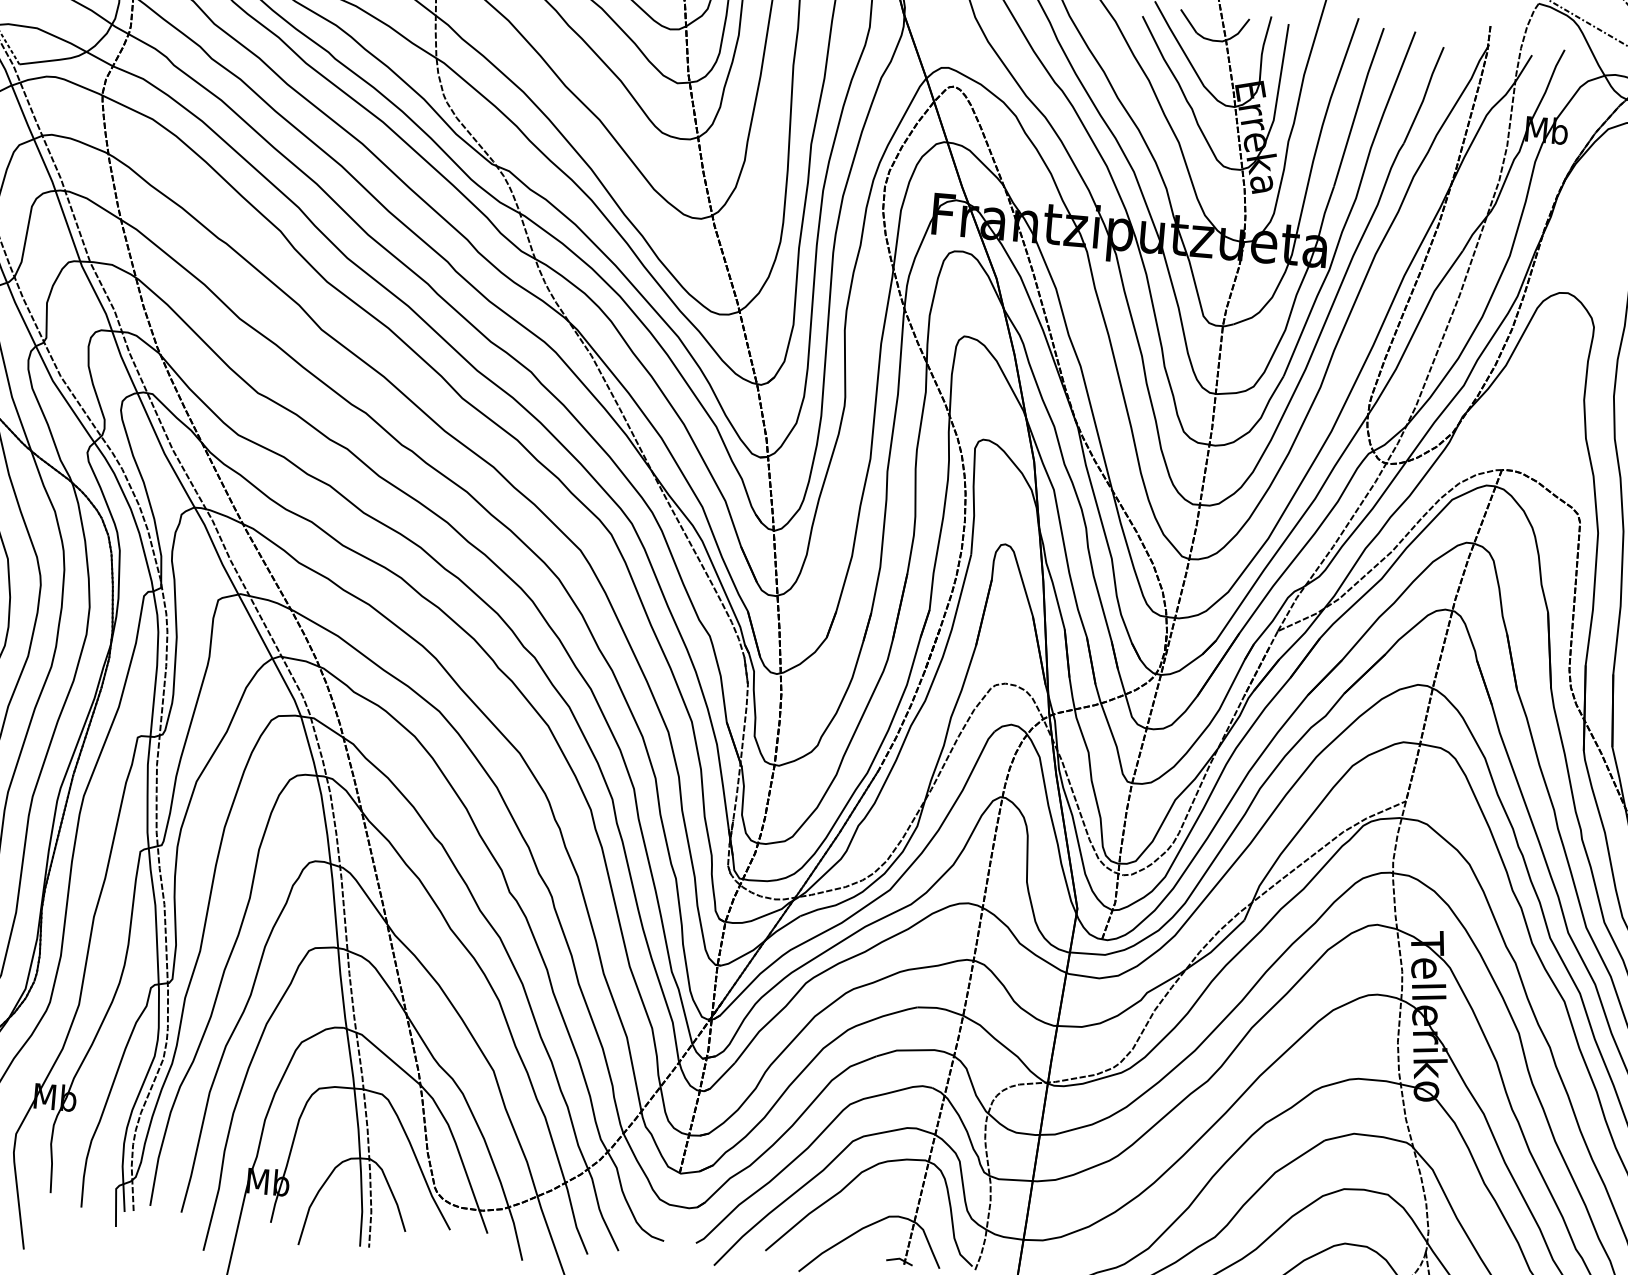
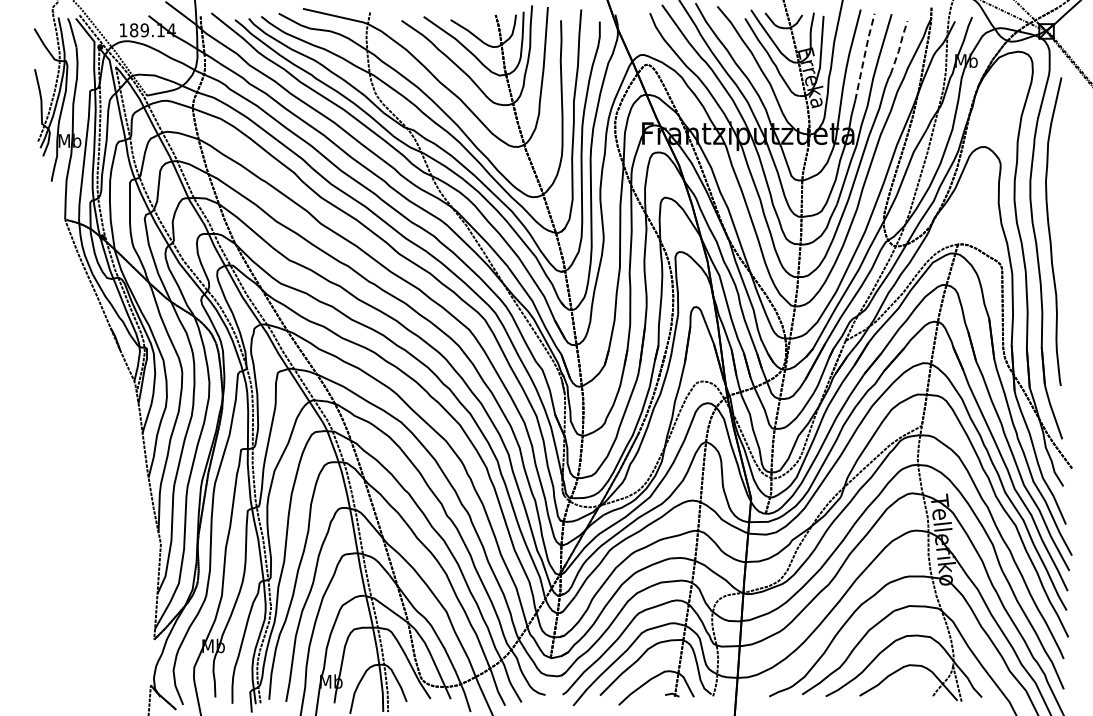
line: (1424, 94) -> (899, 47), solid -> dashed
line: (1358, 105) -> (864, 56), solid -> dashed

